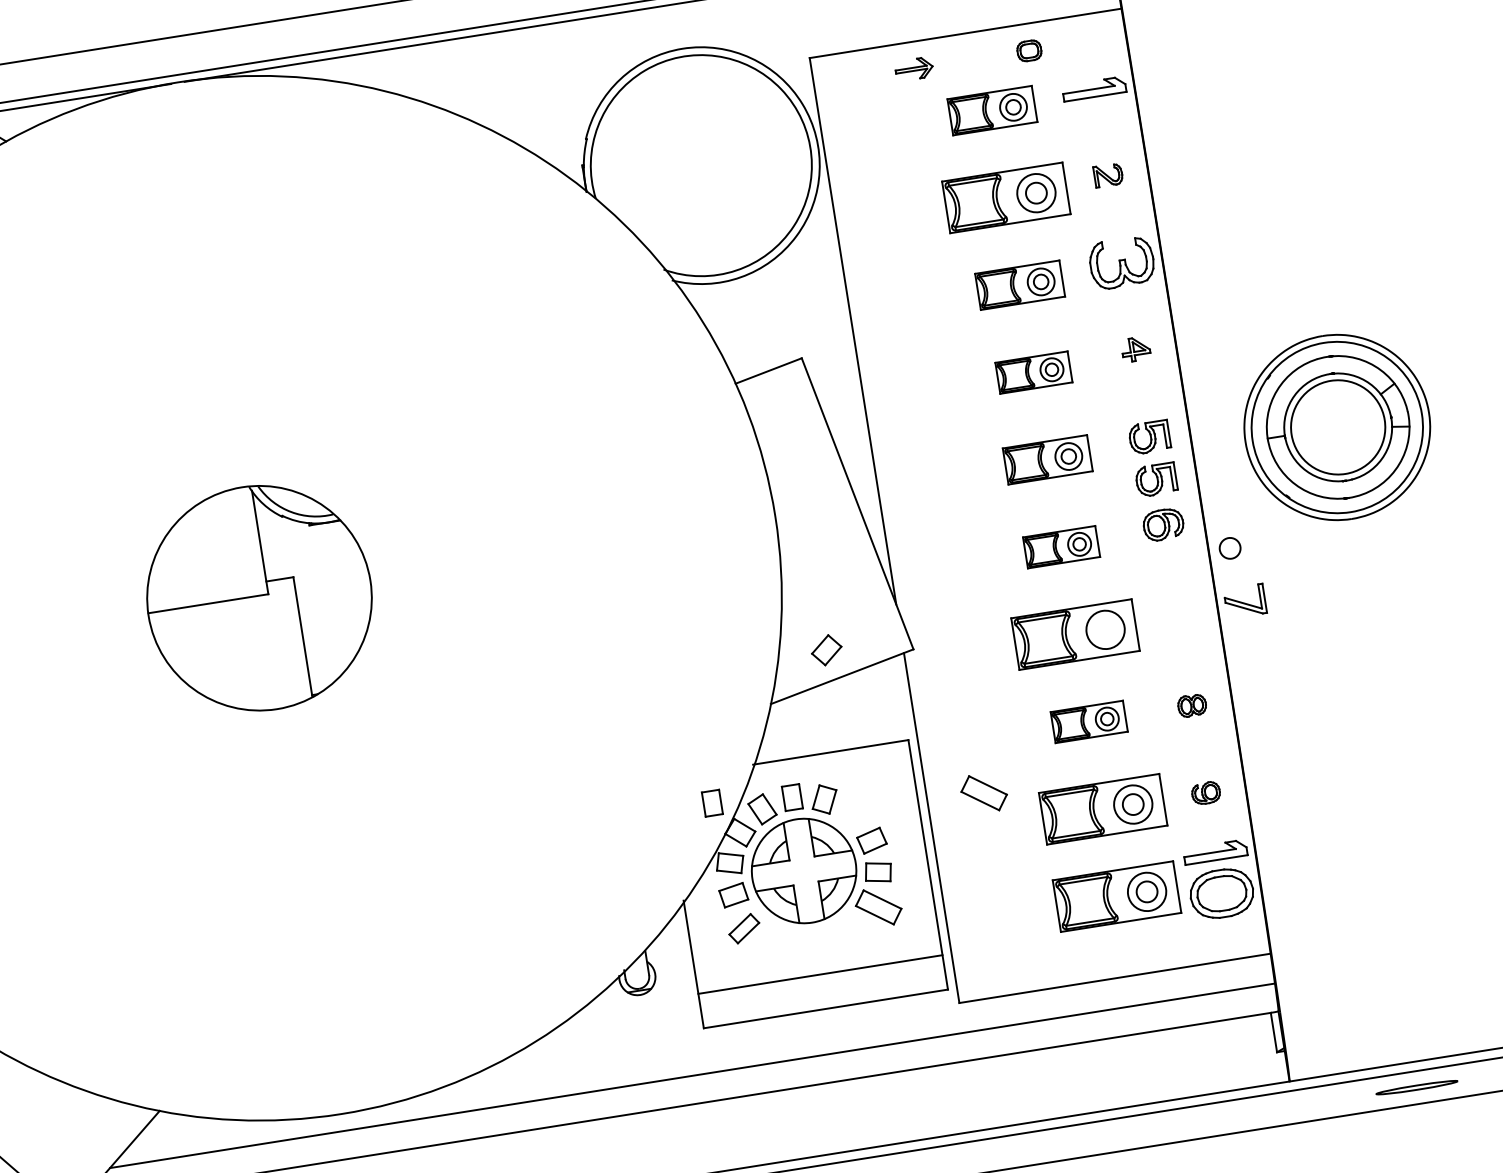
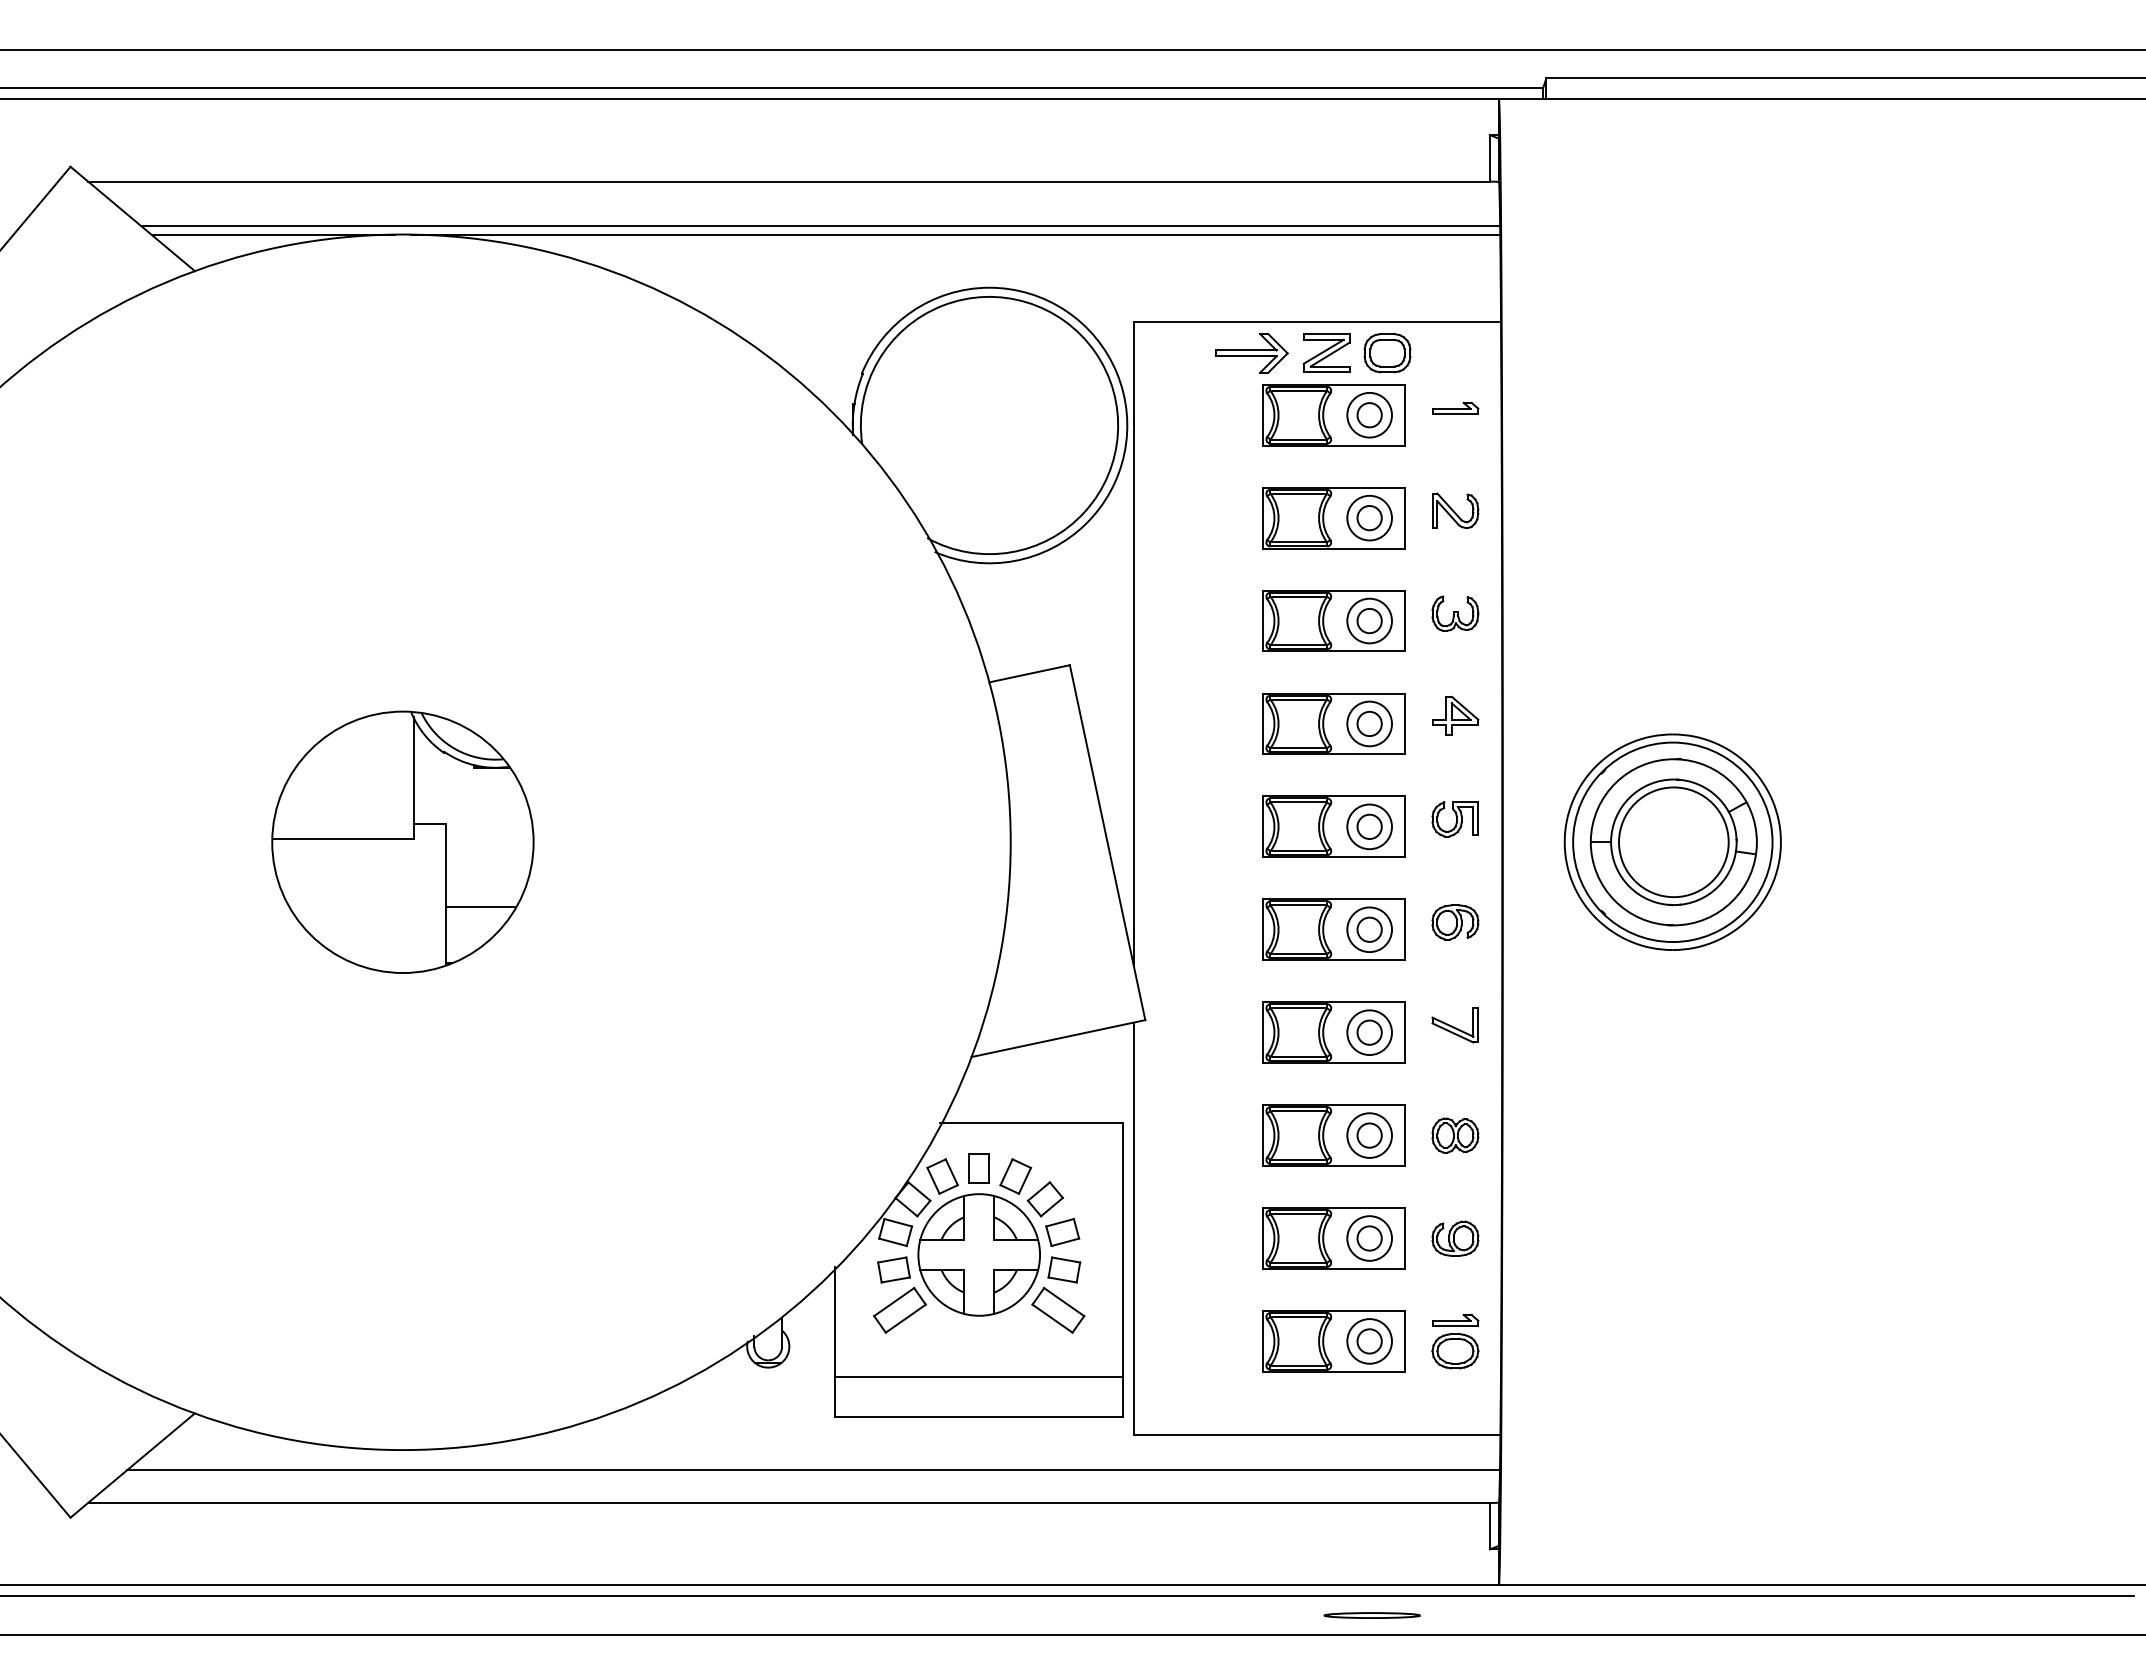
part: (1029, 51) -> (1387, 353), size x1.67
part: (977, 58) -> (1326, 352), added
part: (914, 69) -> (1251, 353), size x1.67
part: (1094, 87) -> (1455, 407), size x0.62
part: (991, 110) -> (1333, 415), size x1.43
part: (1108, 175) -> (1455, 510), size x1.43
part: (1122, 262) -> (1455, 613), size x0.62
part: (1019, 284) -> (1333, 620), size x1.43
part: (1135, 349) -> (1455, 715), size x1.43
part: (1033, 372) -> (1333, 723), size x1.67
part: (1047, 459) -> (1333, 826), size x1.43
part: (1155, 479) -> (1454, 869), removed
part: (1061, 547) -> (1333, 929), size x1.67
circle: (1229, 548) -> (1369, 1032), moved
part: (1244, 601) -> (1454, 1025), moved
line: (333, 642) -> (480, 906), added
part: (825, 650) -> (1044, 1199), moved
part: (1192, 705) -> (1455, 1135), size x1.43
part: (1088, 722) -> (1333, 1135), size x1.67
part: (984, 793) -> (1200, 1198), removed
part: (1206, 793) -> (1455, 1238), size x1.43
part: (711, 803) -> (885, 1160), removed
part: (1219, 880) -> (1455, 1341), size x0.62
part: (743, 928) -> (899, 1310), size x1.43
part: (1416, 1087) -> (1371, 1615), moved

